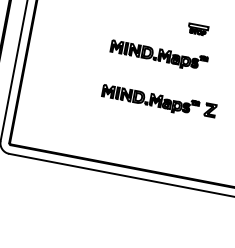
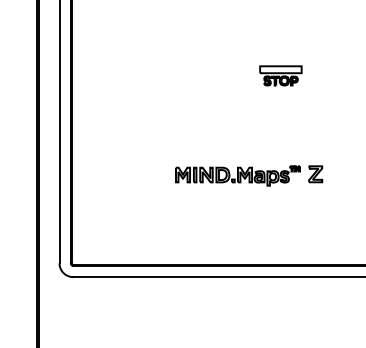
part: (197, 29) -> (280, 75), size x1.67
part: (158, 55) -> (237, 117), removed

